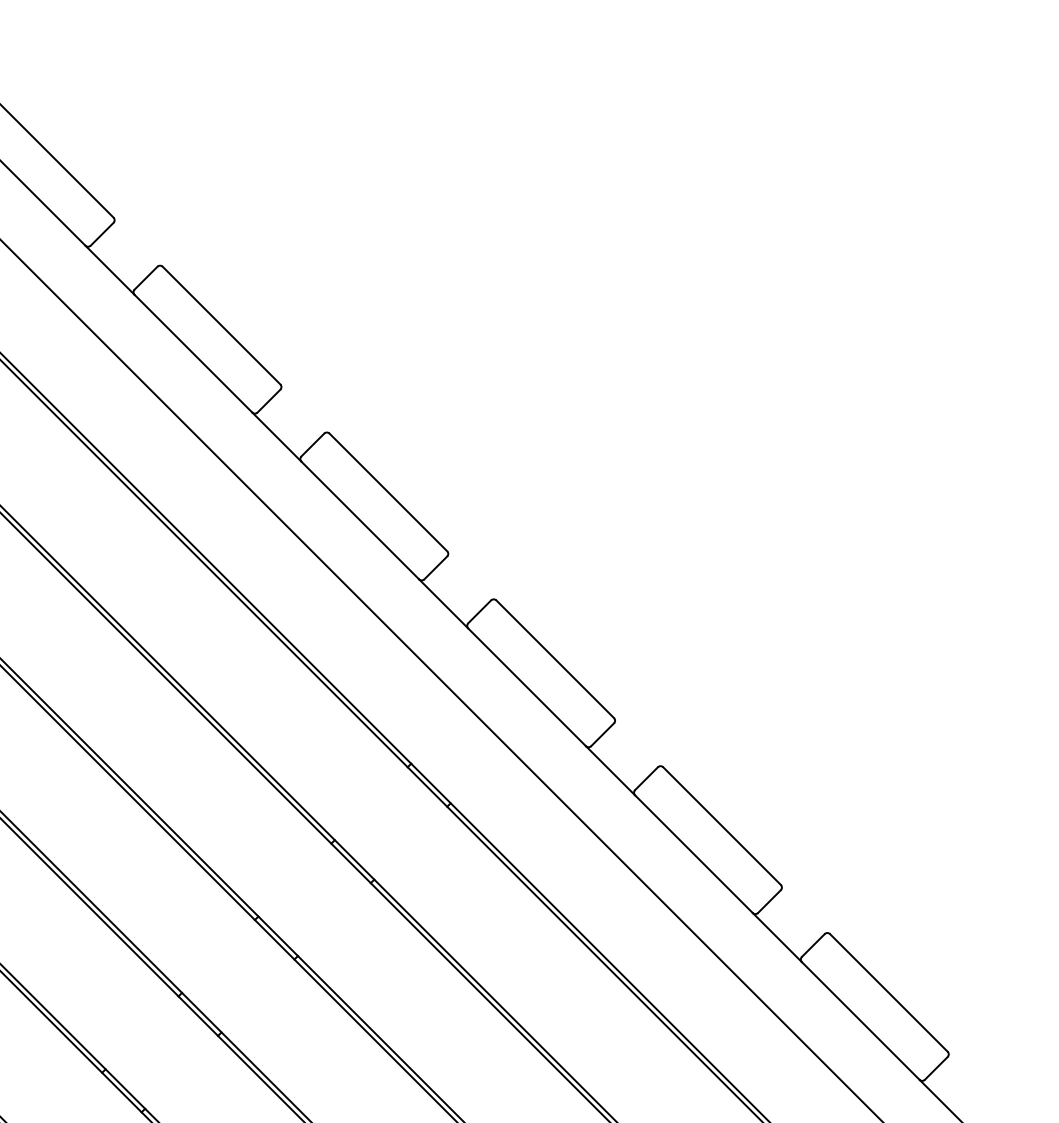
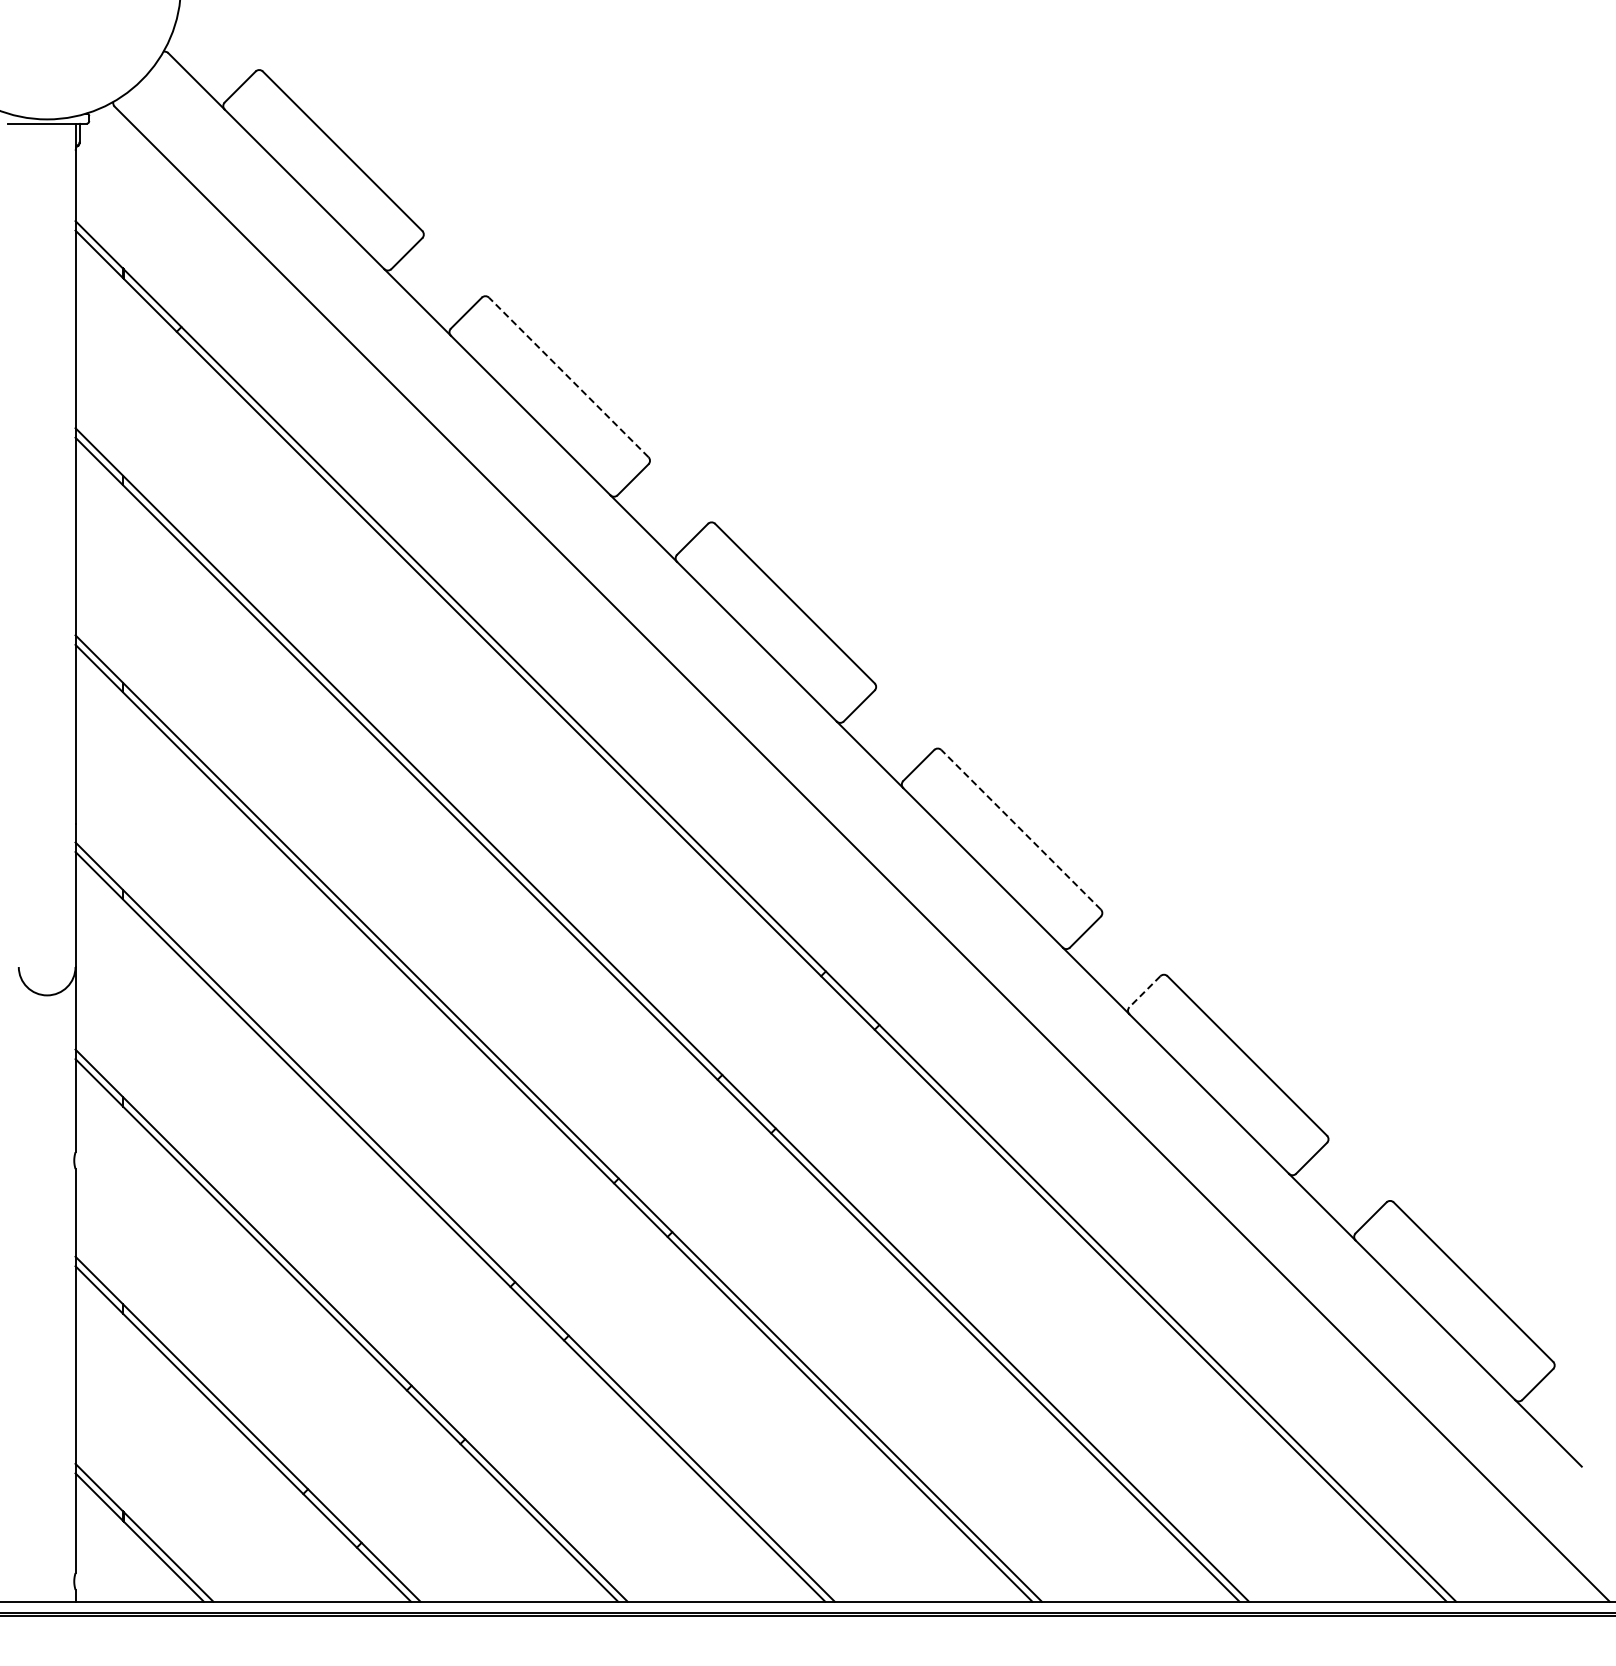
line: (221, 325) -> (568, 377), solid -> dashed
line: (555, 659) -> (1021, 829), solid -> dashed
line: (646, 778) -> (1144, 991), solid -> dashed

